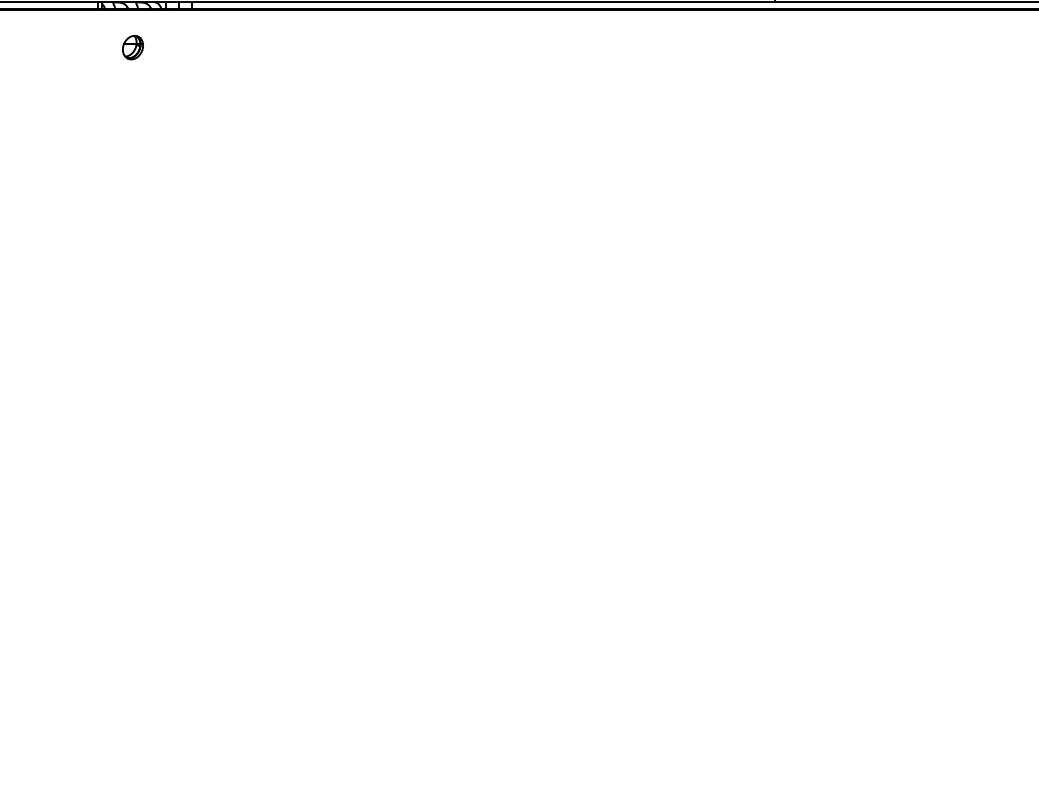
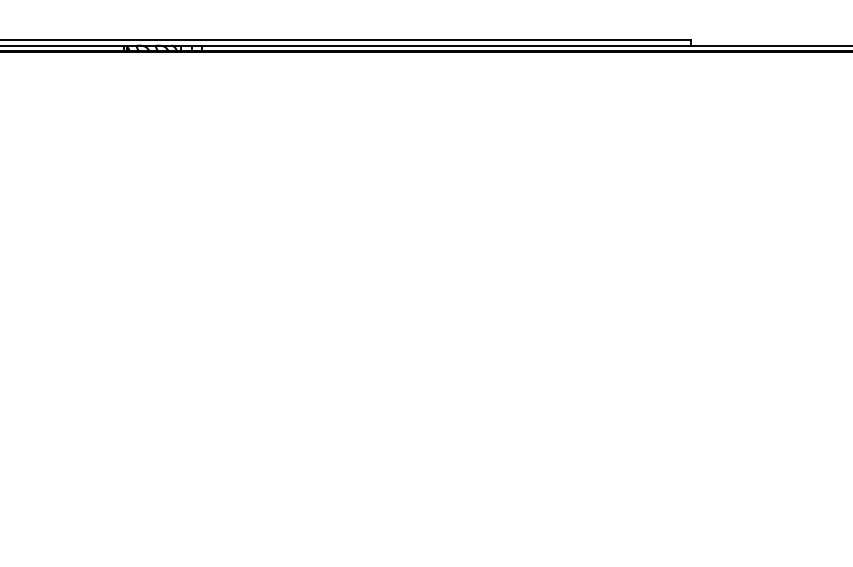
part: (132, 47) -> (152, 83), removed

